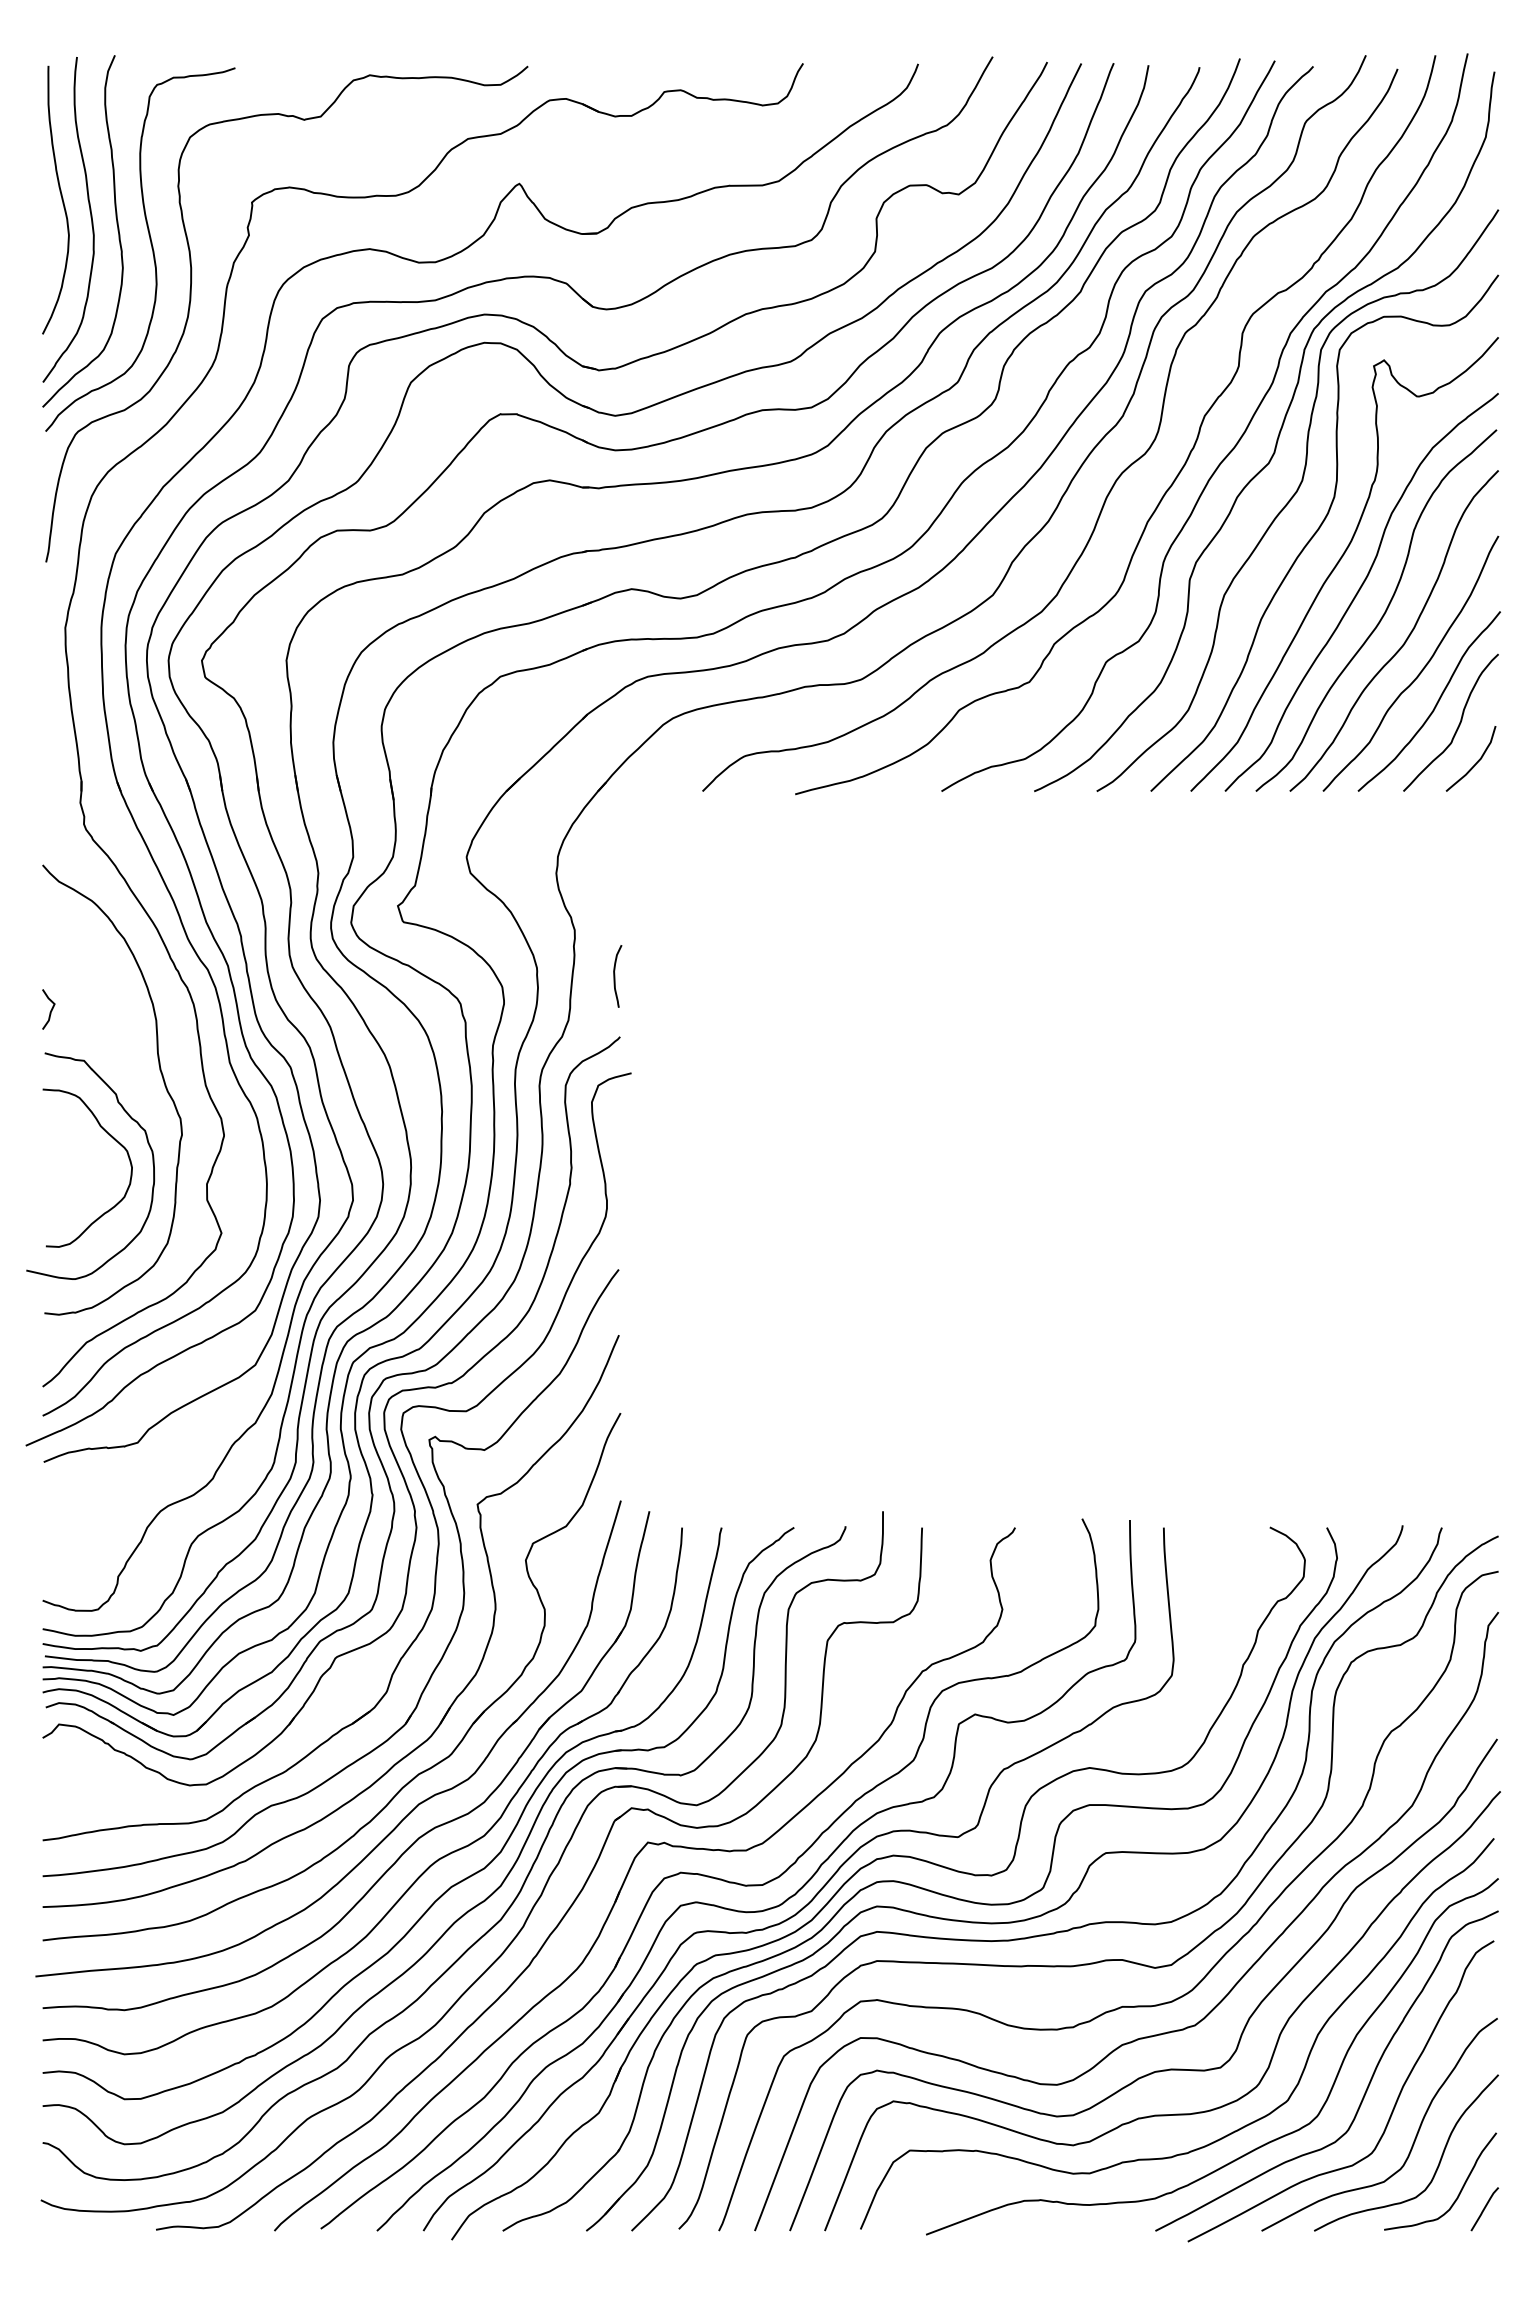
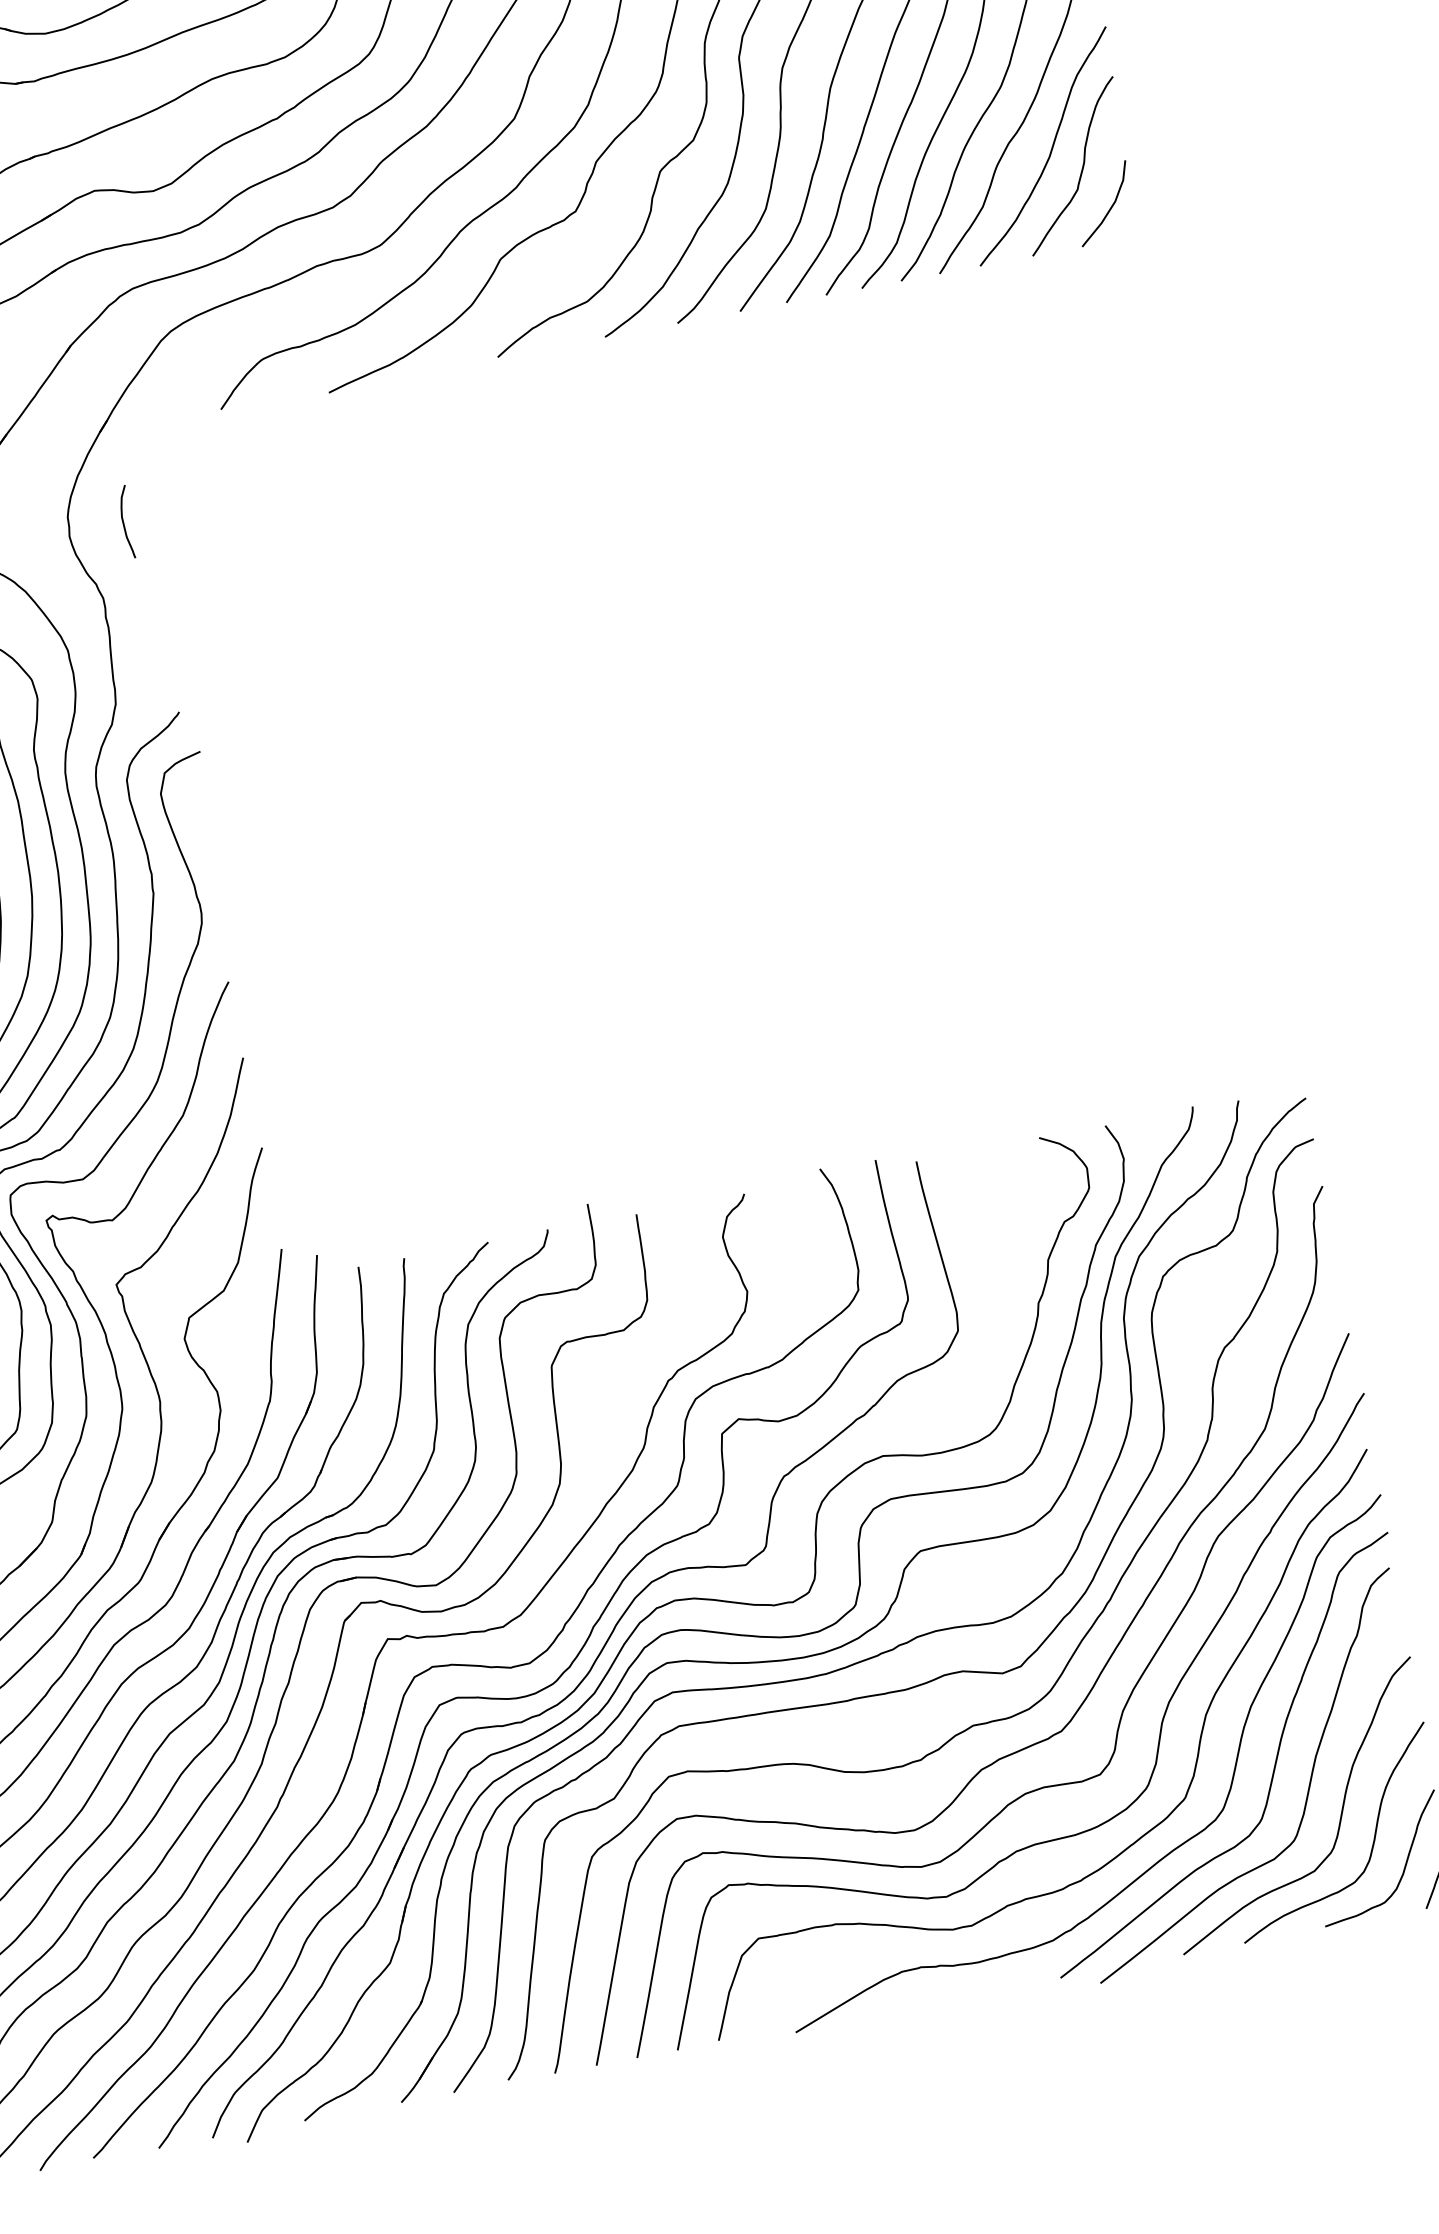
curve: (615, 976) -> (124, 522), moved

